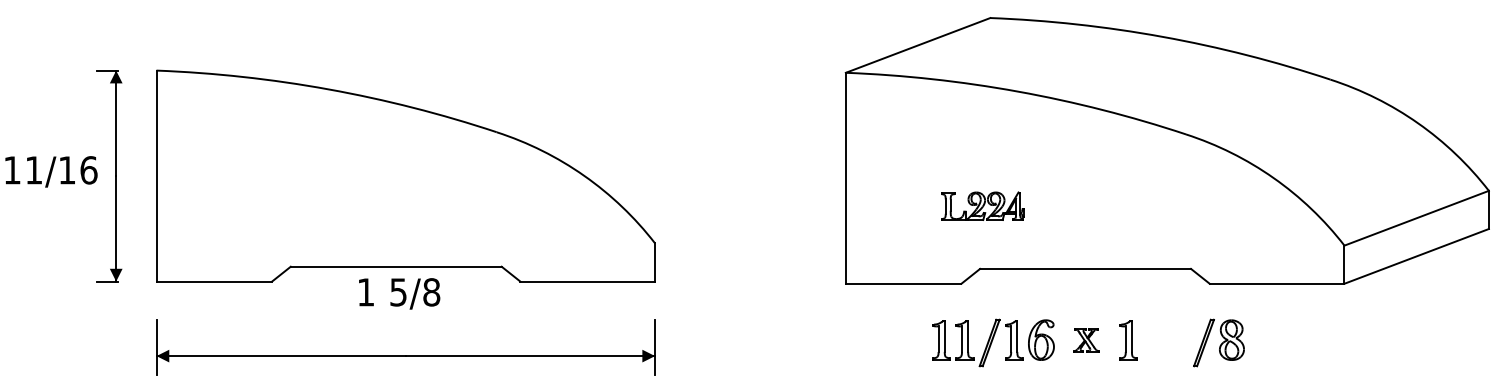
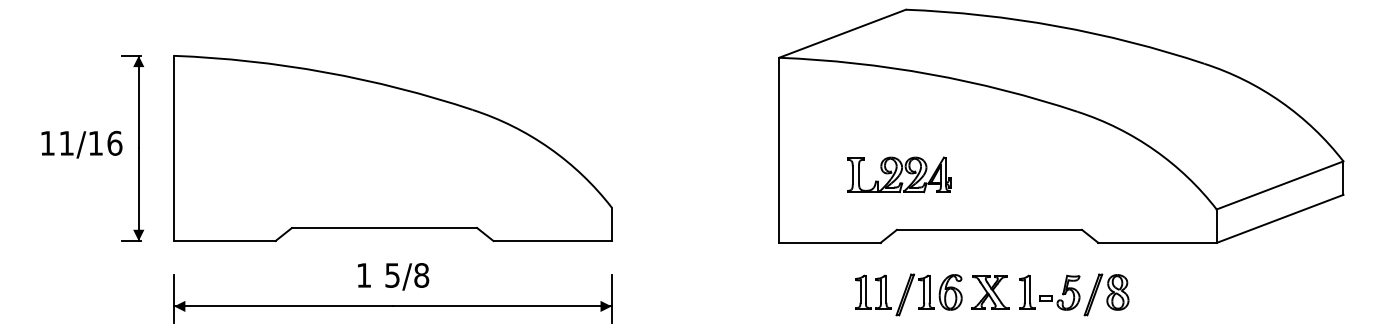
part: (983, 205) -> (899, 174), size x1.43
text: (399, 293) -> (393, 276), moved
part: (1086, 340) -> (990, 292), size x1.67
part: (1165, 340) -> (1059, 292), added

